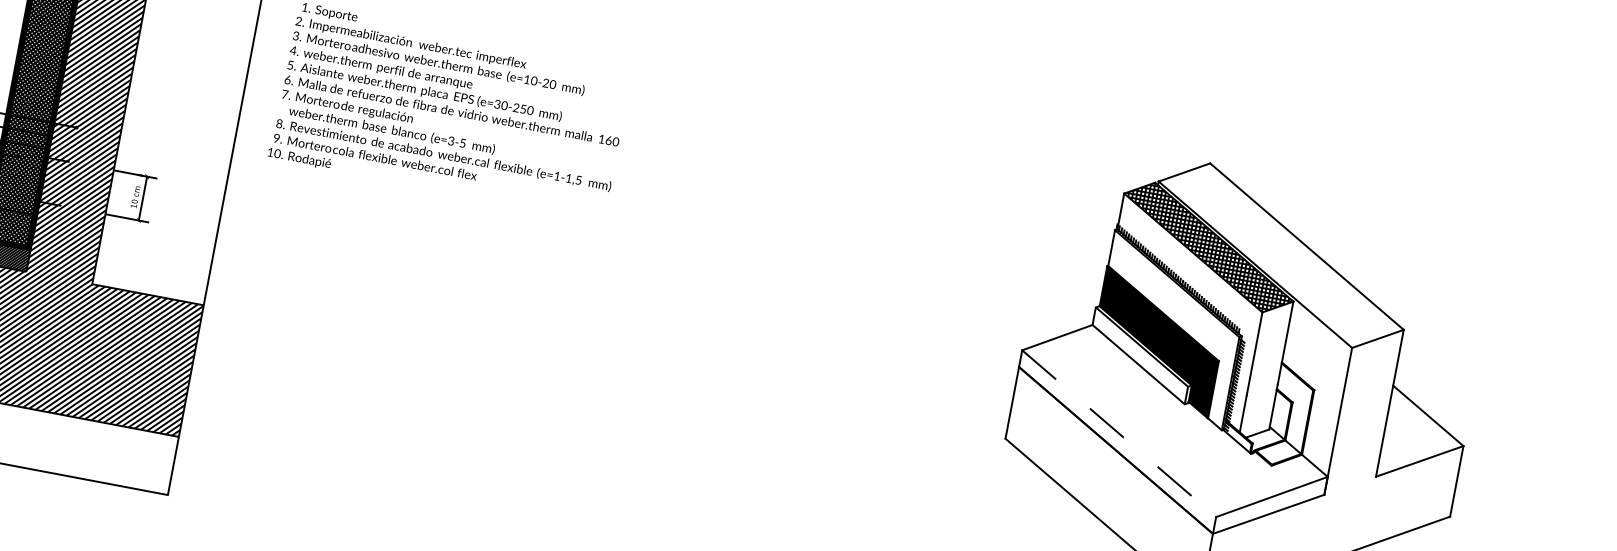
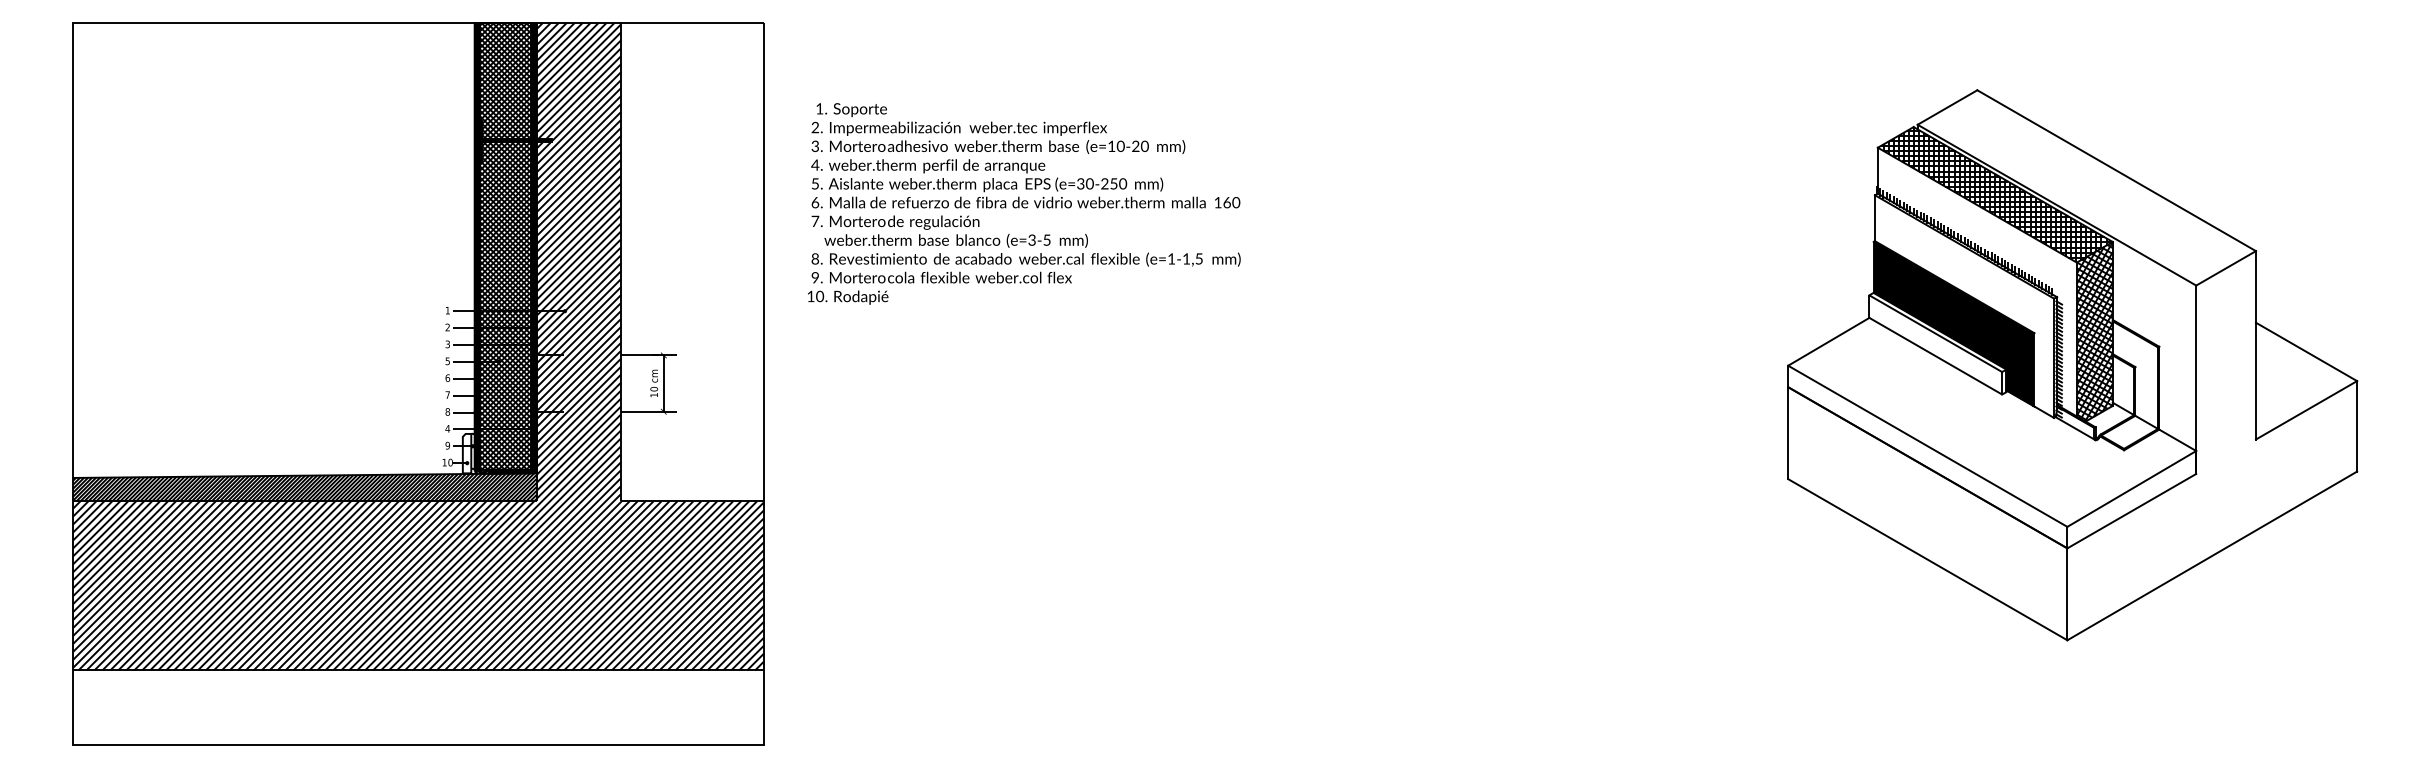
hatch: (1266, 368) -> (2094, 331), added
line: (1119, 433) -> (1928, 446), dashed -> solid

